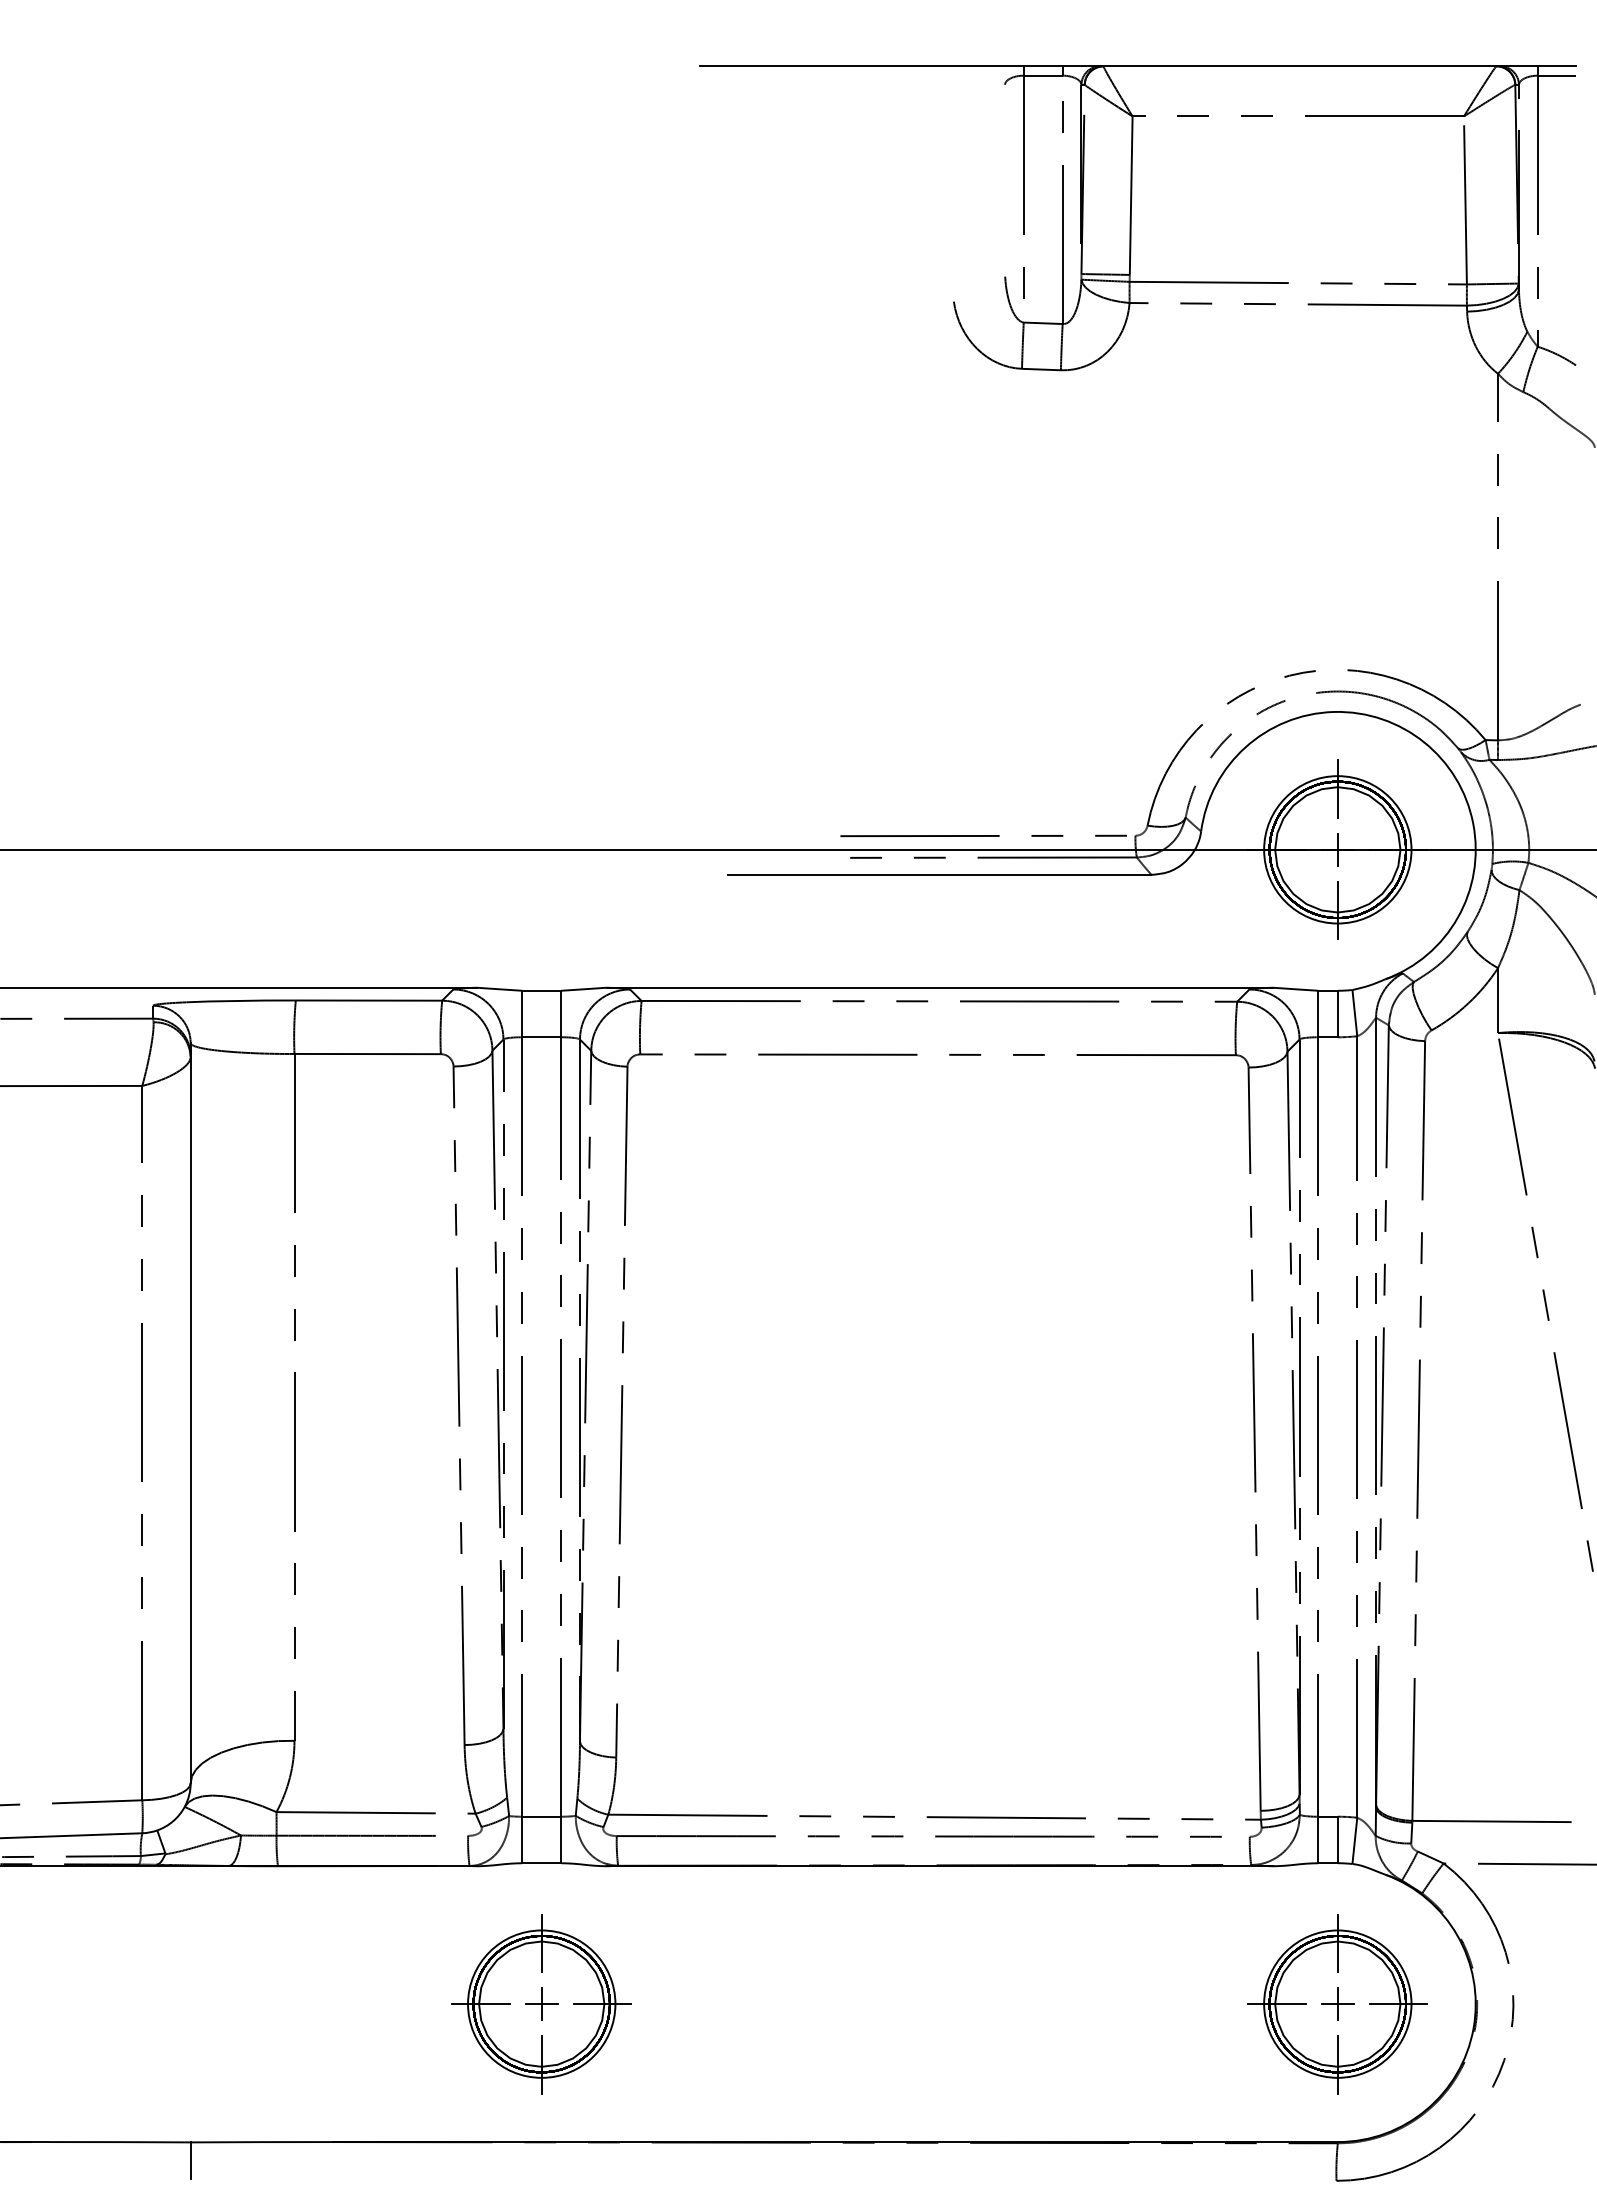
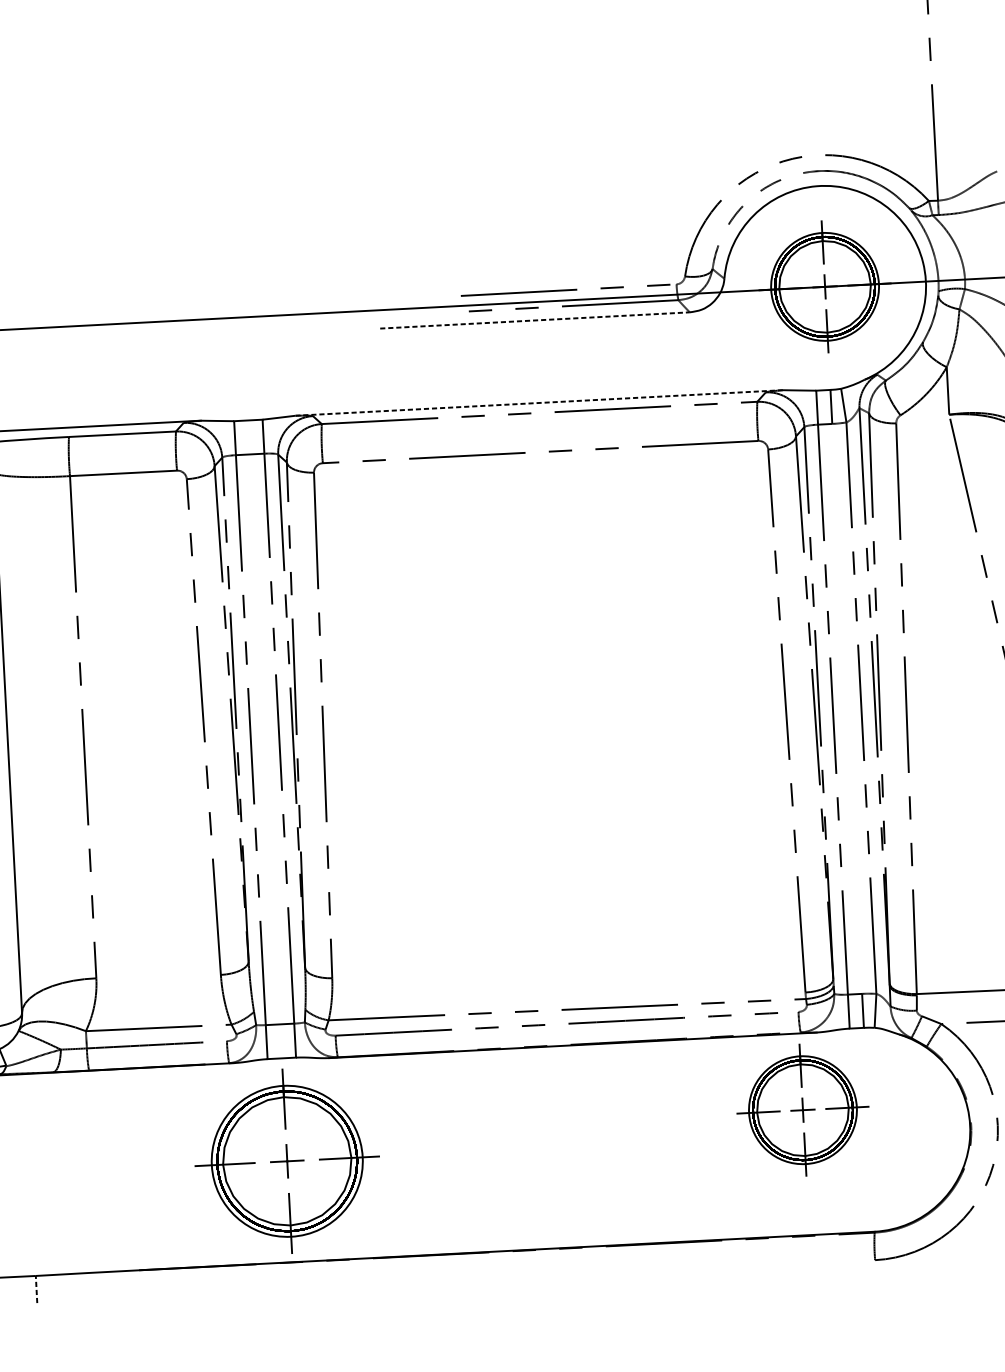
line: (939, 874) -> (534, 320), solid -> dashed
line: (939, 987) -> (539, 402), solid -> dashed
part: (541, 2004) -> (287, 1161), size x1.4
part: (1337, 2004) -> (802, 1110), moved
line: (190, 2160) -> (36, 1289), solid -> dashed

